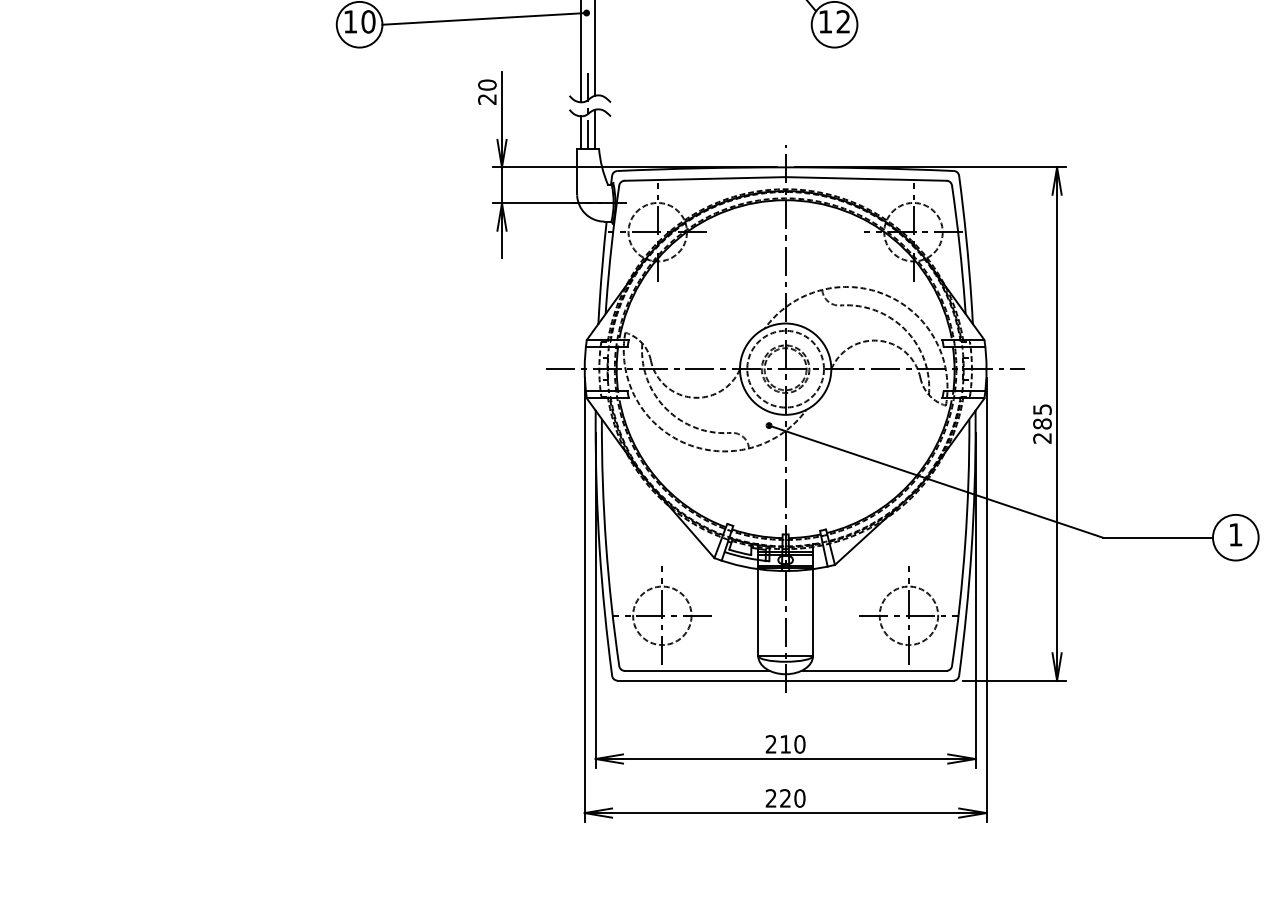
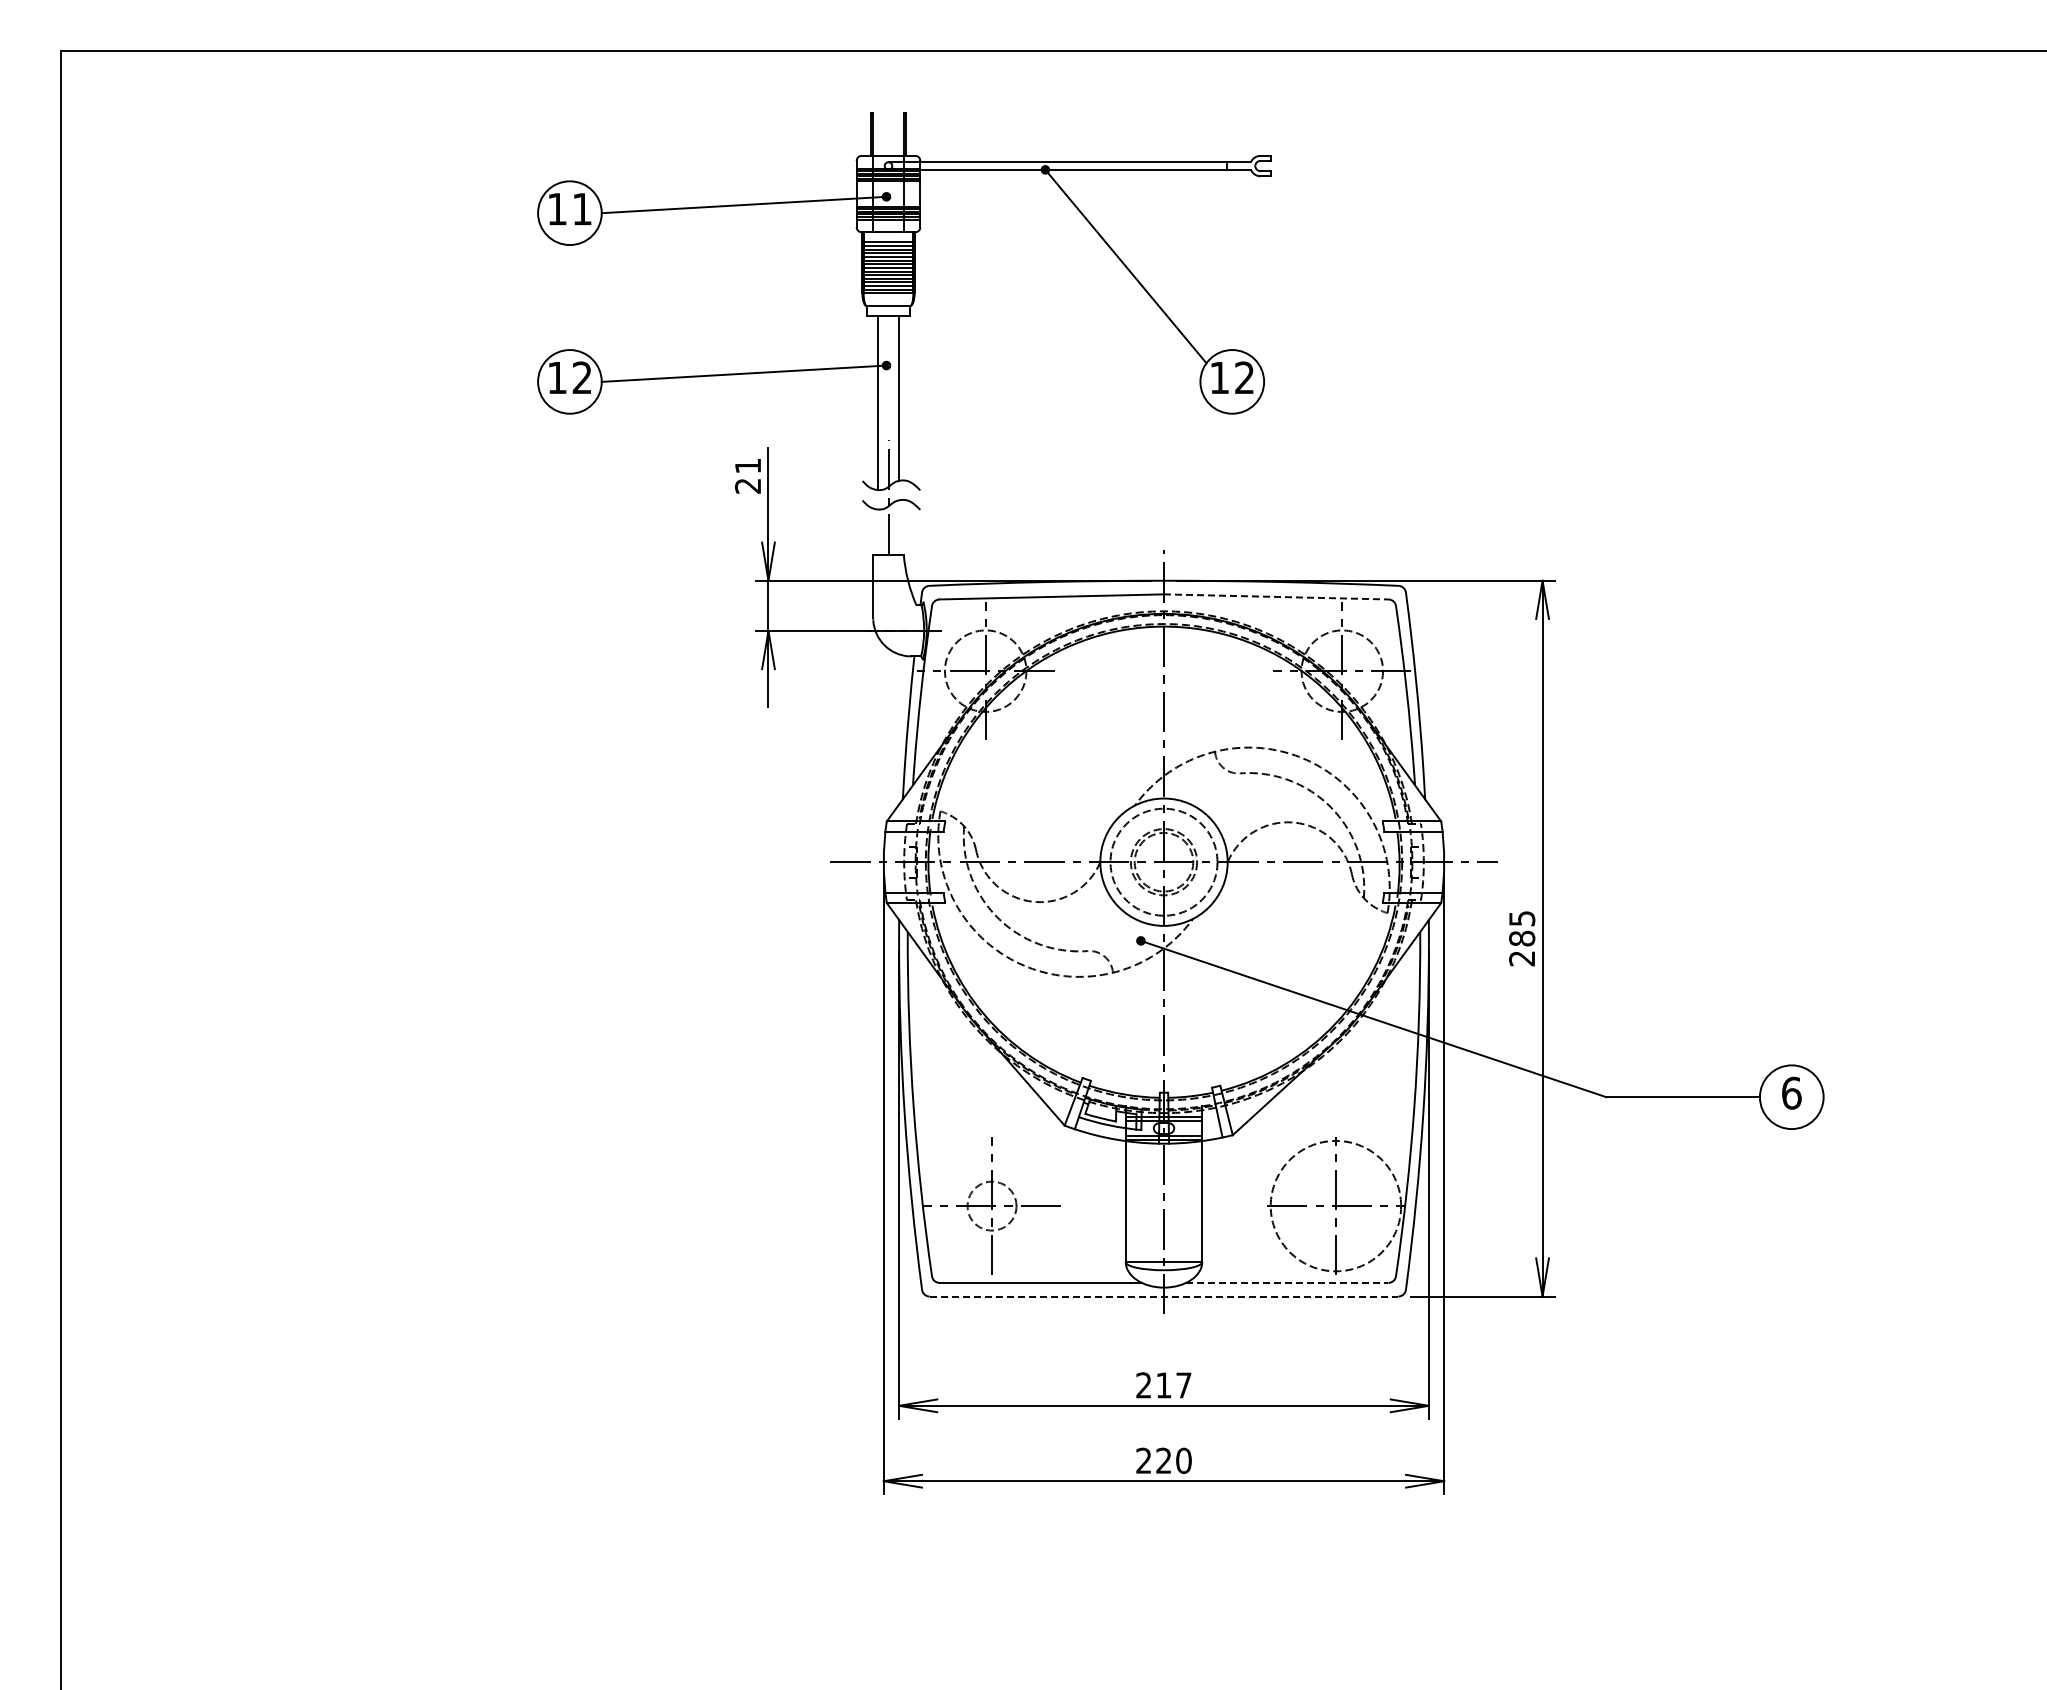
text: (368, 21) -> (582, 377), 10 -> 12
text: (487, 84) -> (748, 465), 20 -> 21
line: (595, 129) -> (898, 527), removed
line: (580, 132) -> (878, 531), removed
line: (866, 178) -> (1276, 596), solid -> dashed
text: (1235, 534) -> (1791, 1092), 1 -> 6
circle: (661, 615) -> (991, 1205), size x0.6
circle: (908, 615) -> (1335, 1205), size x1.6
line: (874, 670) -> (1287, 1282), solid -> dashed
line: (785, 680) -> (1164, 1296), solid -> dashed
text: (799, 744) -> (1183, 1385), 210 -> 217

